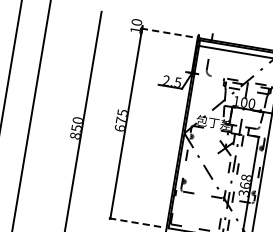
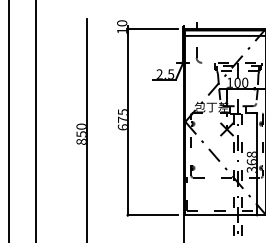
line: (167, 32) -> (153, 28), dashed -> solid
line: (136, 223) -> (153, 215), dashed -> solid

